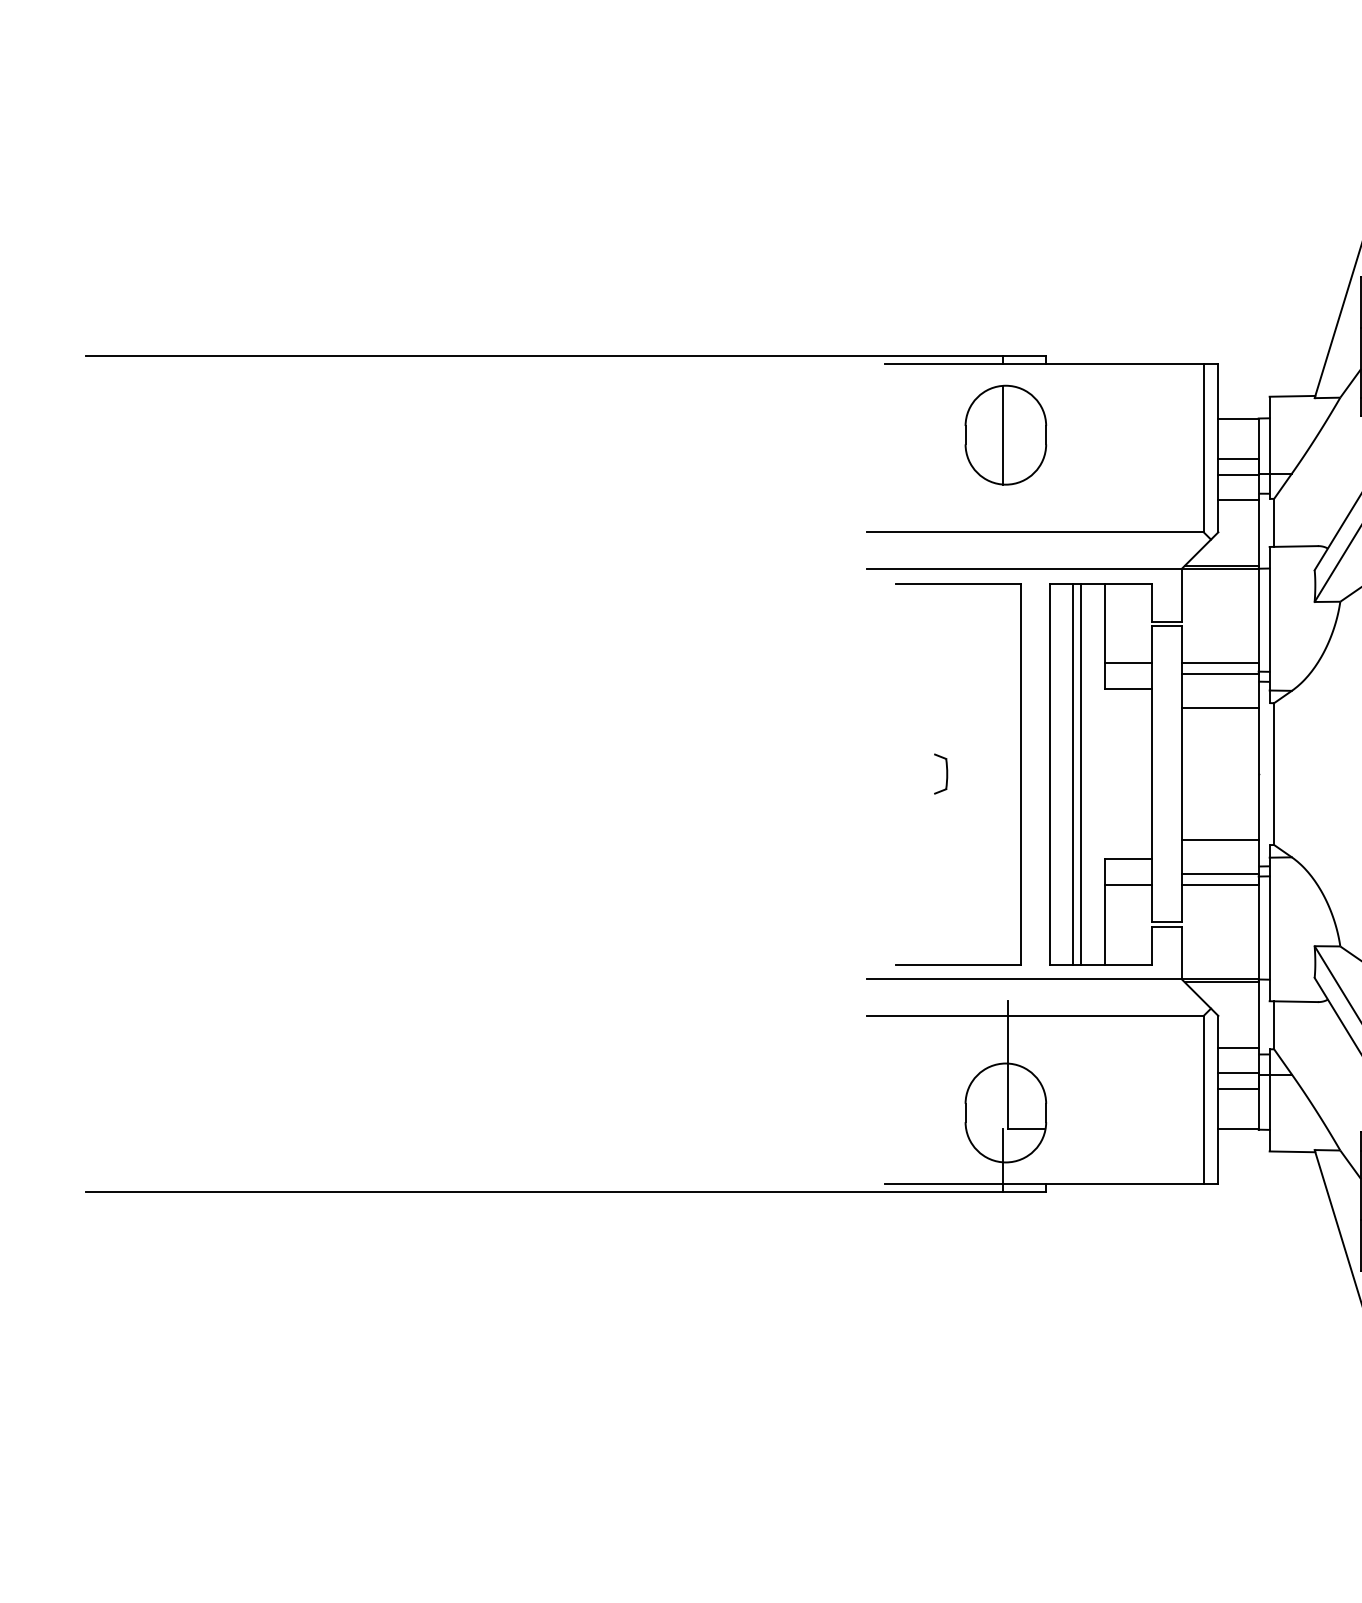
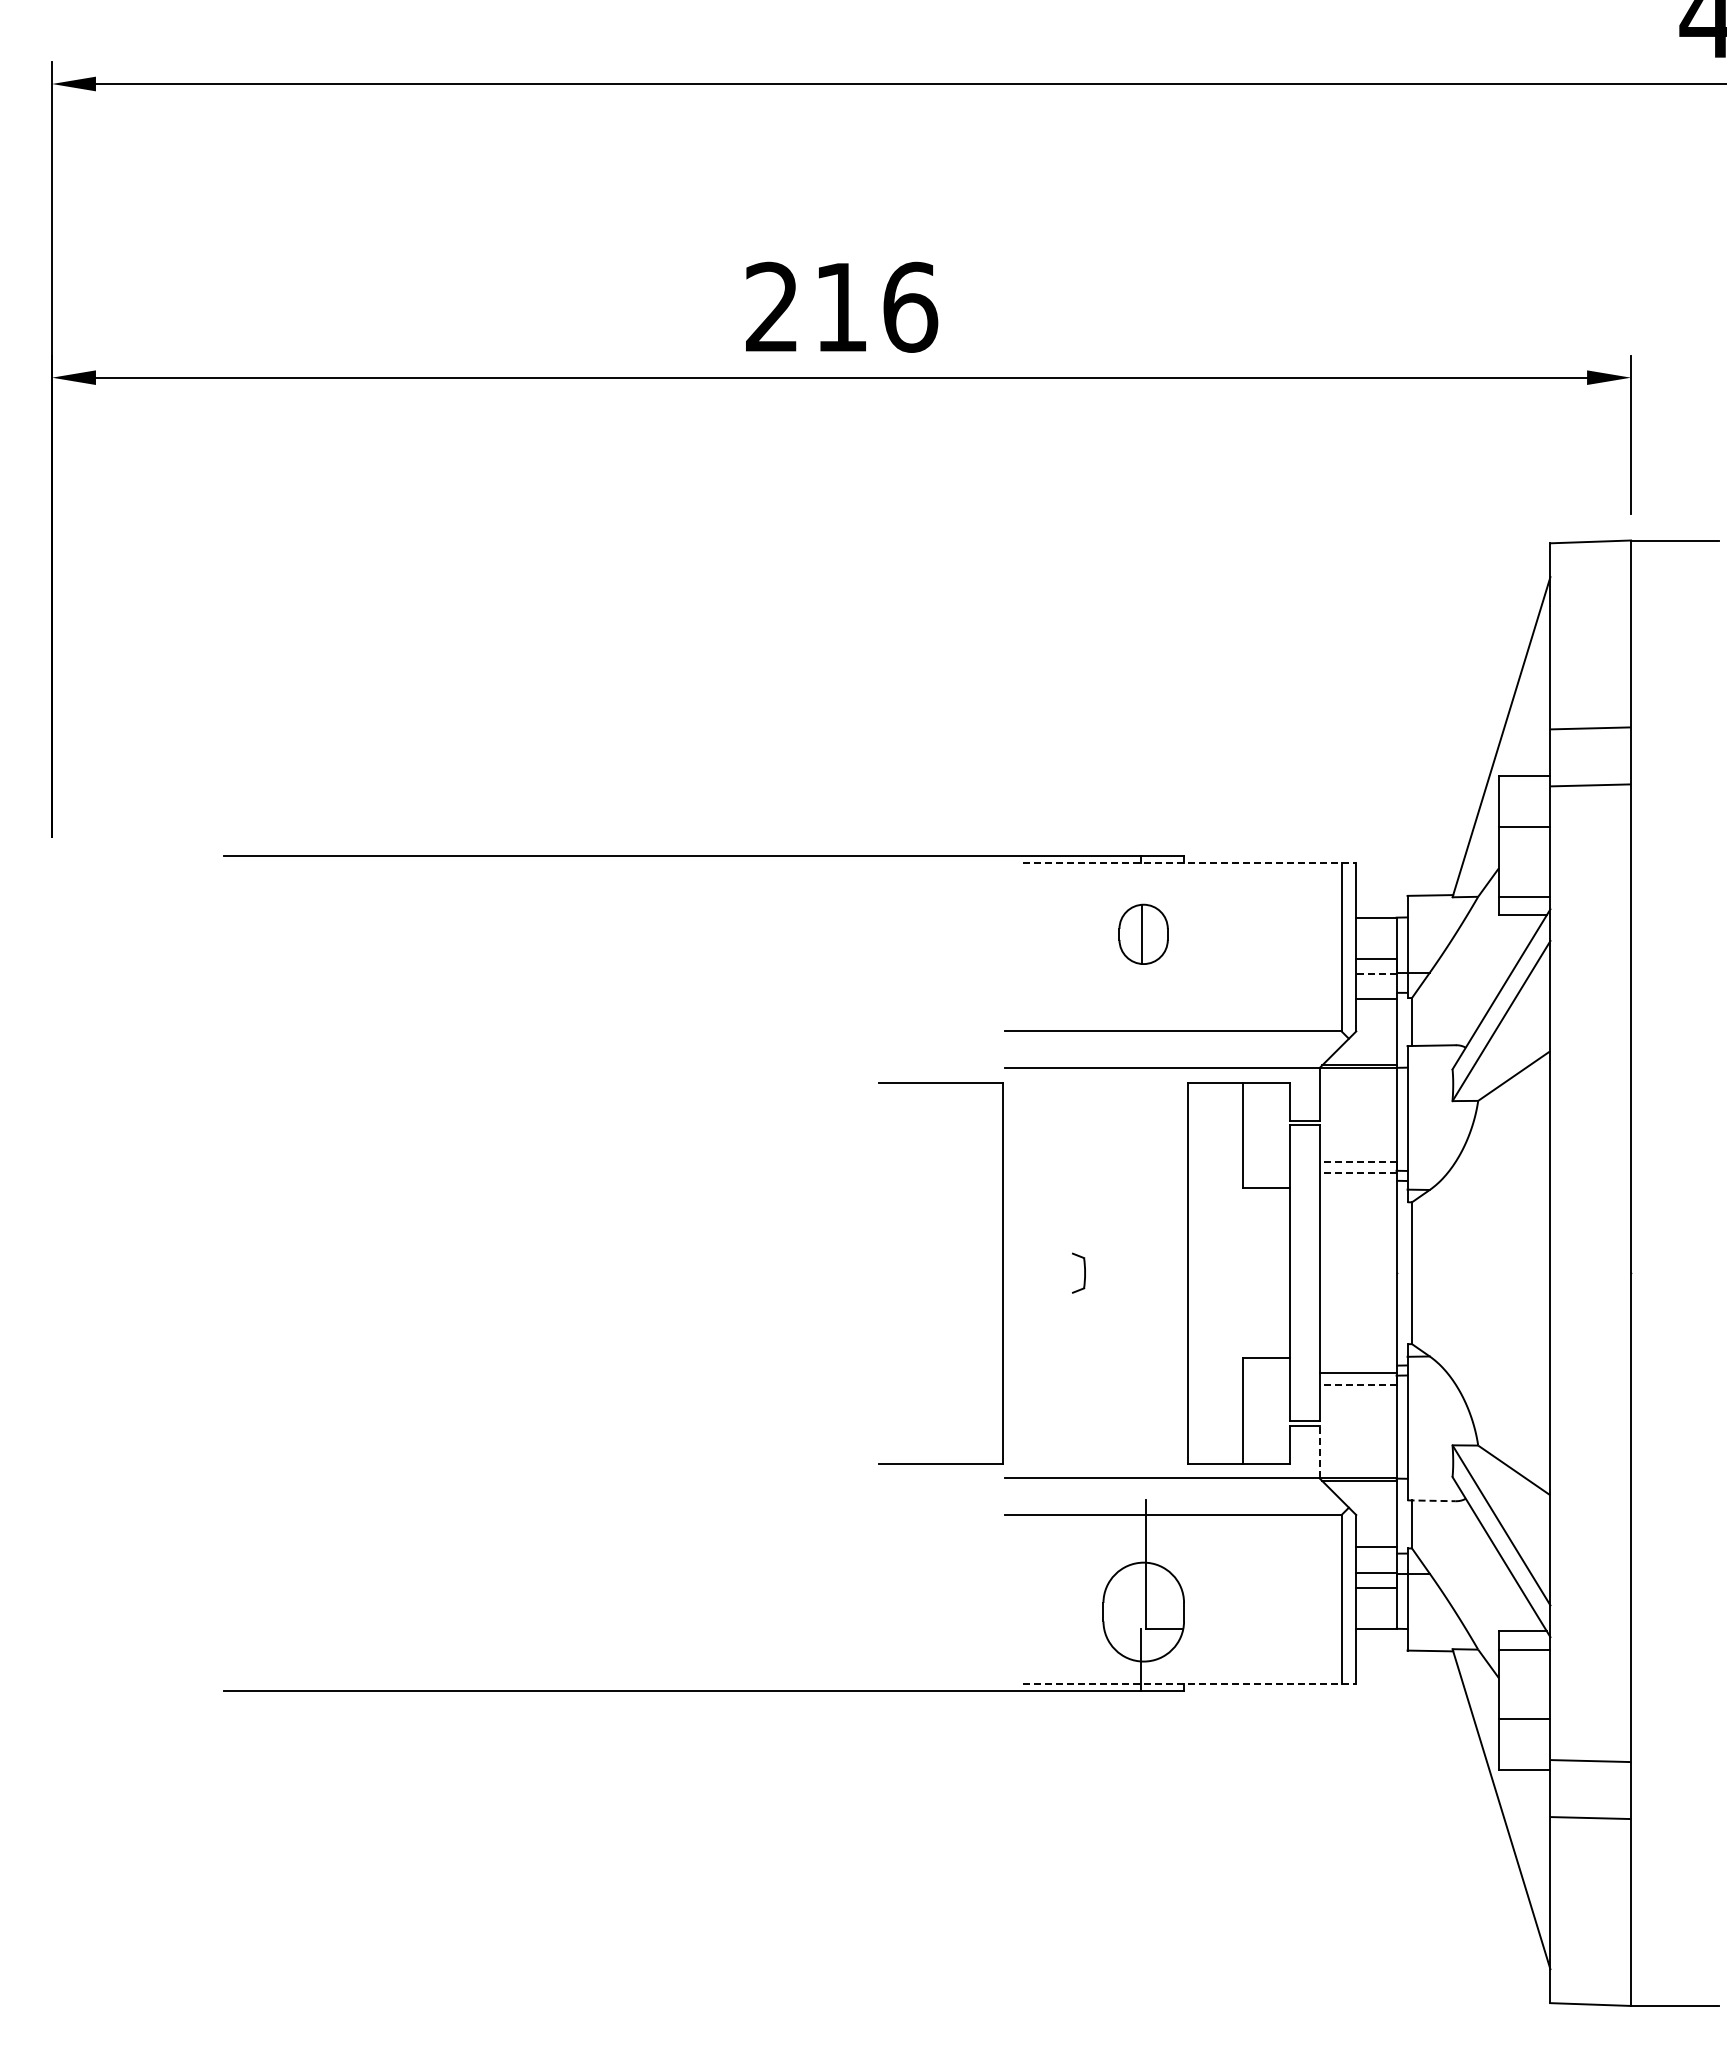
line: (1051, 363) -> (1189, 862), solid -> dashed
part: (1005, 435) -> (1143, 934), size x0.6
line: (1237, 474) -> (1375, 973), solid -> dashed
line: (1128, 662) -> (1266, 1161), removed
line: (1219, 662) -> (1357, 1161), solid -> dashed
line: (1219, 674) -> (1357, 1173), solid -> dashed
line: (1219, 708) -> (1357, 1207), removed
line: (1073, 773) -> (1211, 1272), removed
line: (1080, 773) -> (1218, 1272), removed
part: (1019, 774) -> (1002, 1273), moved
line: (1219, 840) -> (1357, 1339), removed
line: (1128, 885) -> (1266, 1384), removed
line: (1219, 885) -> (1357, 1384), solid -> dashed
line: (1181, 952) -> (1319, 1451), solid -> dashed
line: (1294, 1001) -> (1432, 1500), solid -> dashed
line: (1051, 1184) -> (1189, 1683), solid -> dashed

